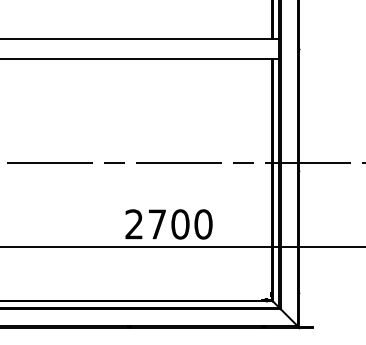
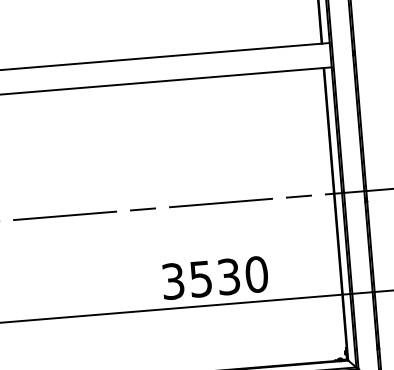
text: (157, 224) -> (201, 279), 2700 -> 3530

